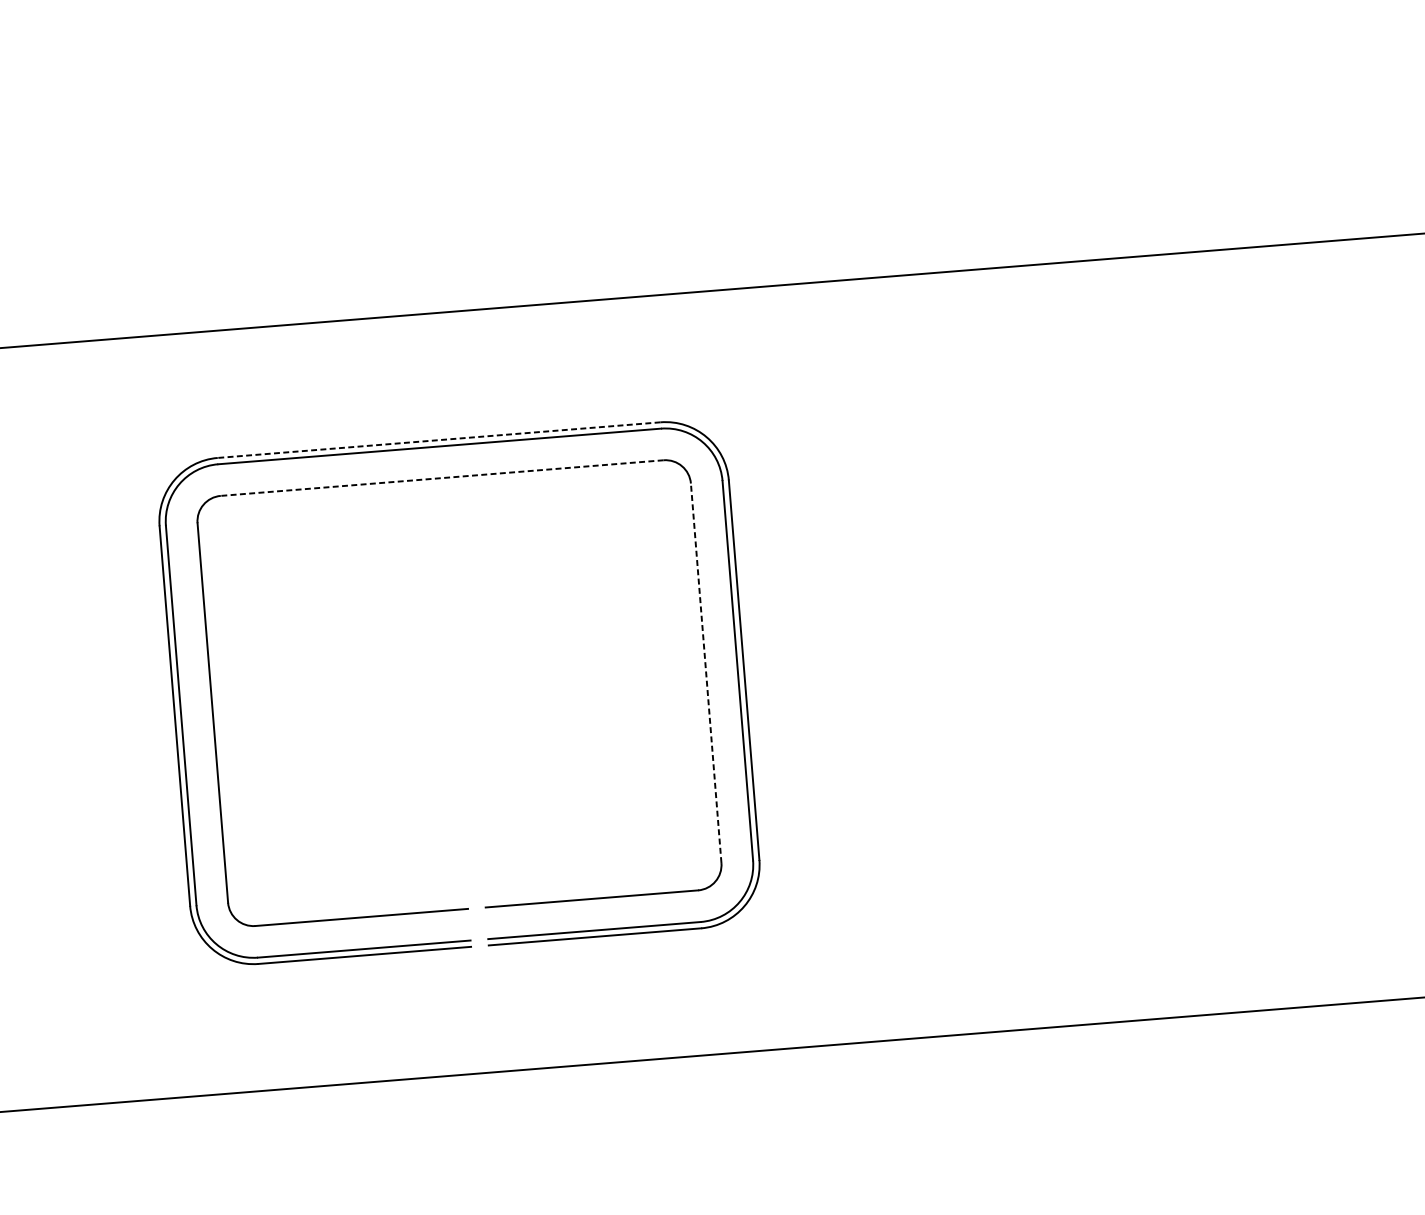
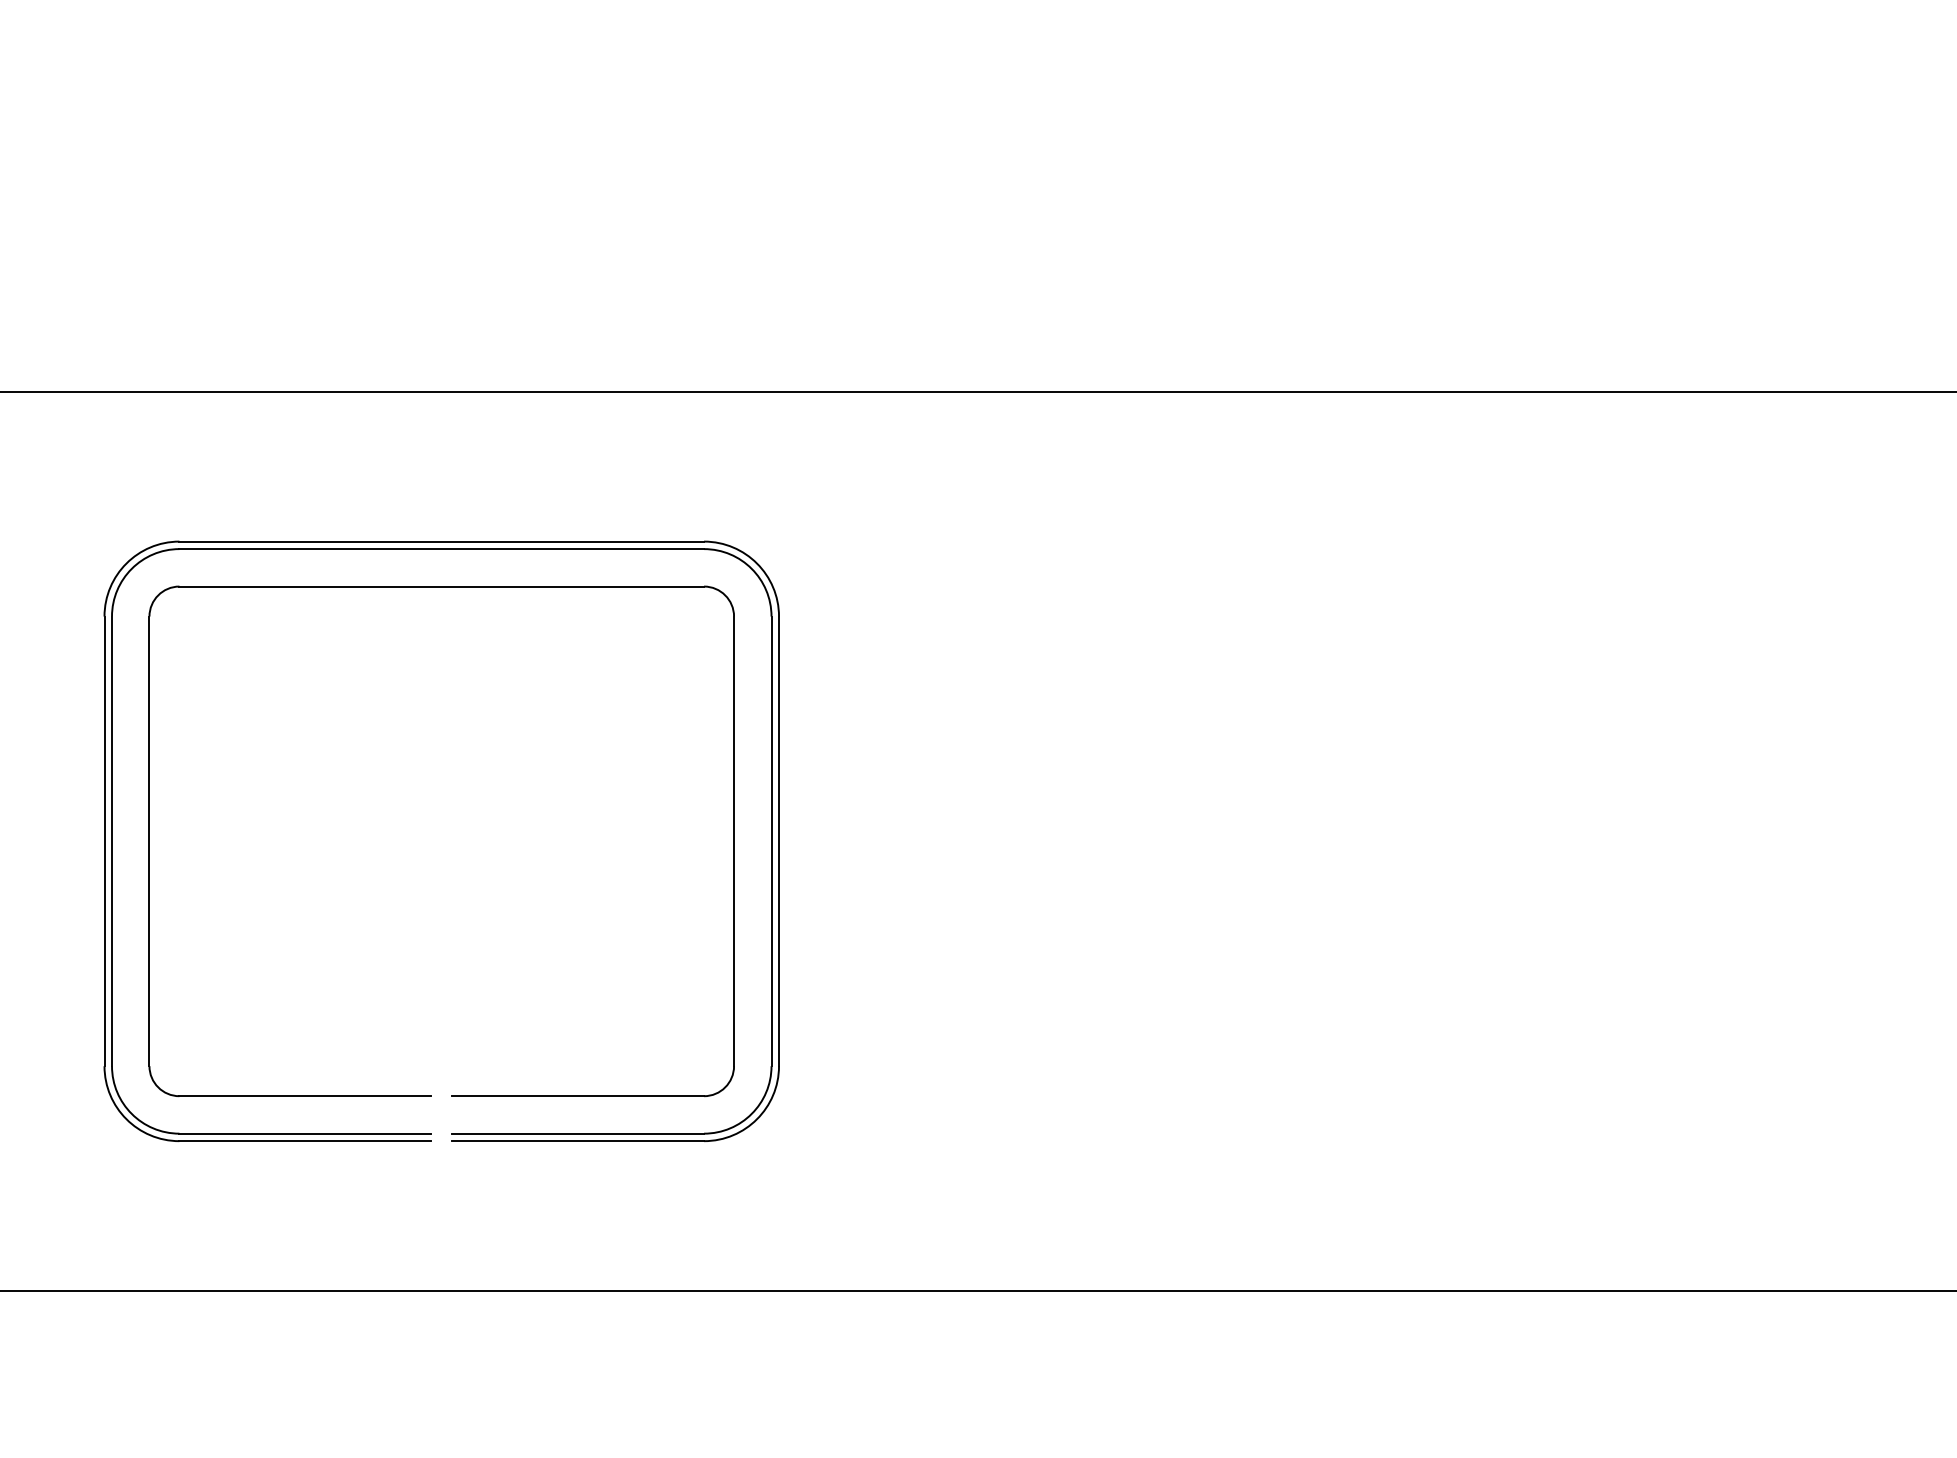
line: (438, 440) -> (441, 541), dashed -> solid
line: (441, 478) -> (441, 586), dashed -> solid
line: (706, 673) -> (734, 841), dashed -> solid

